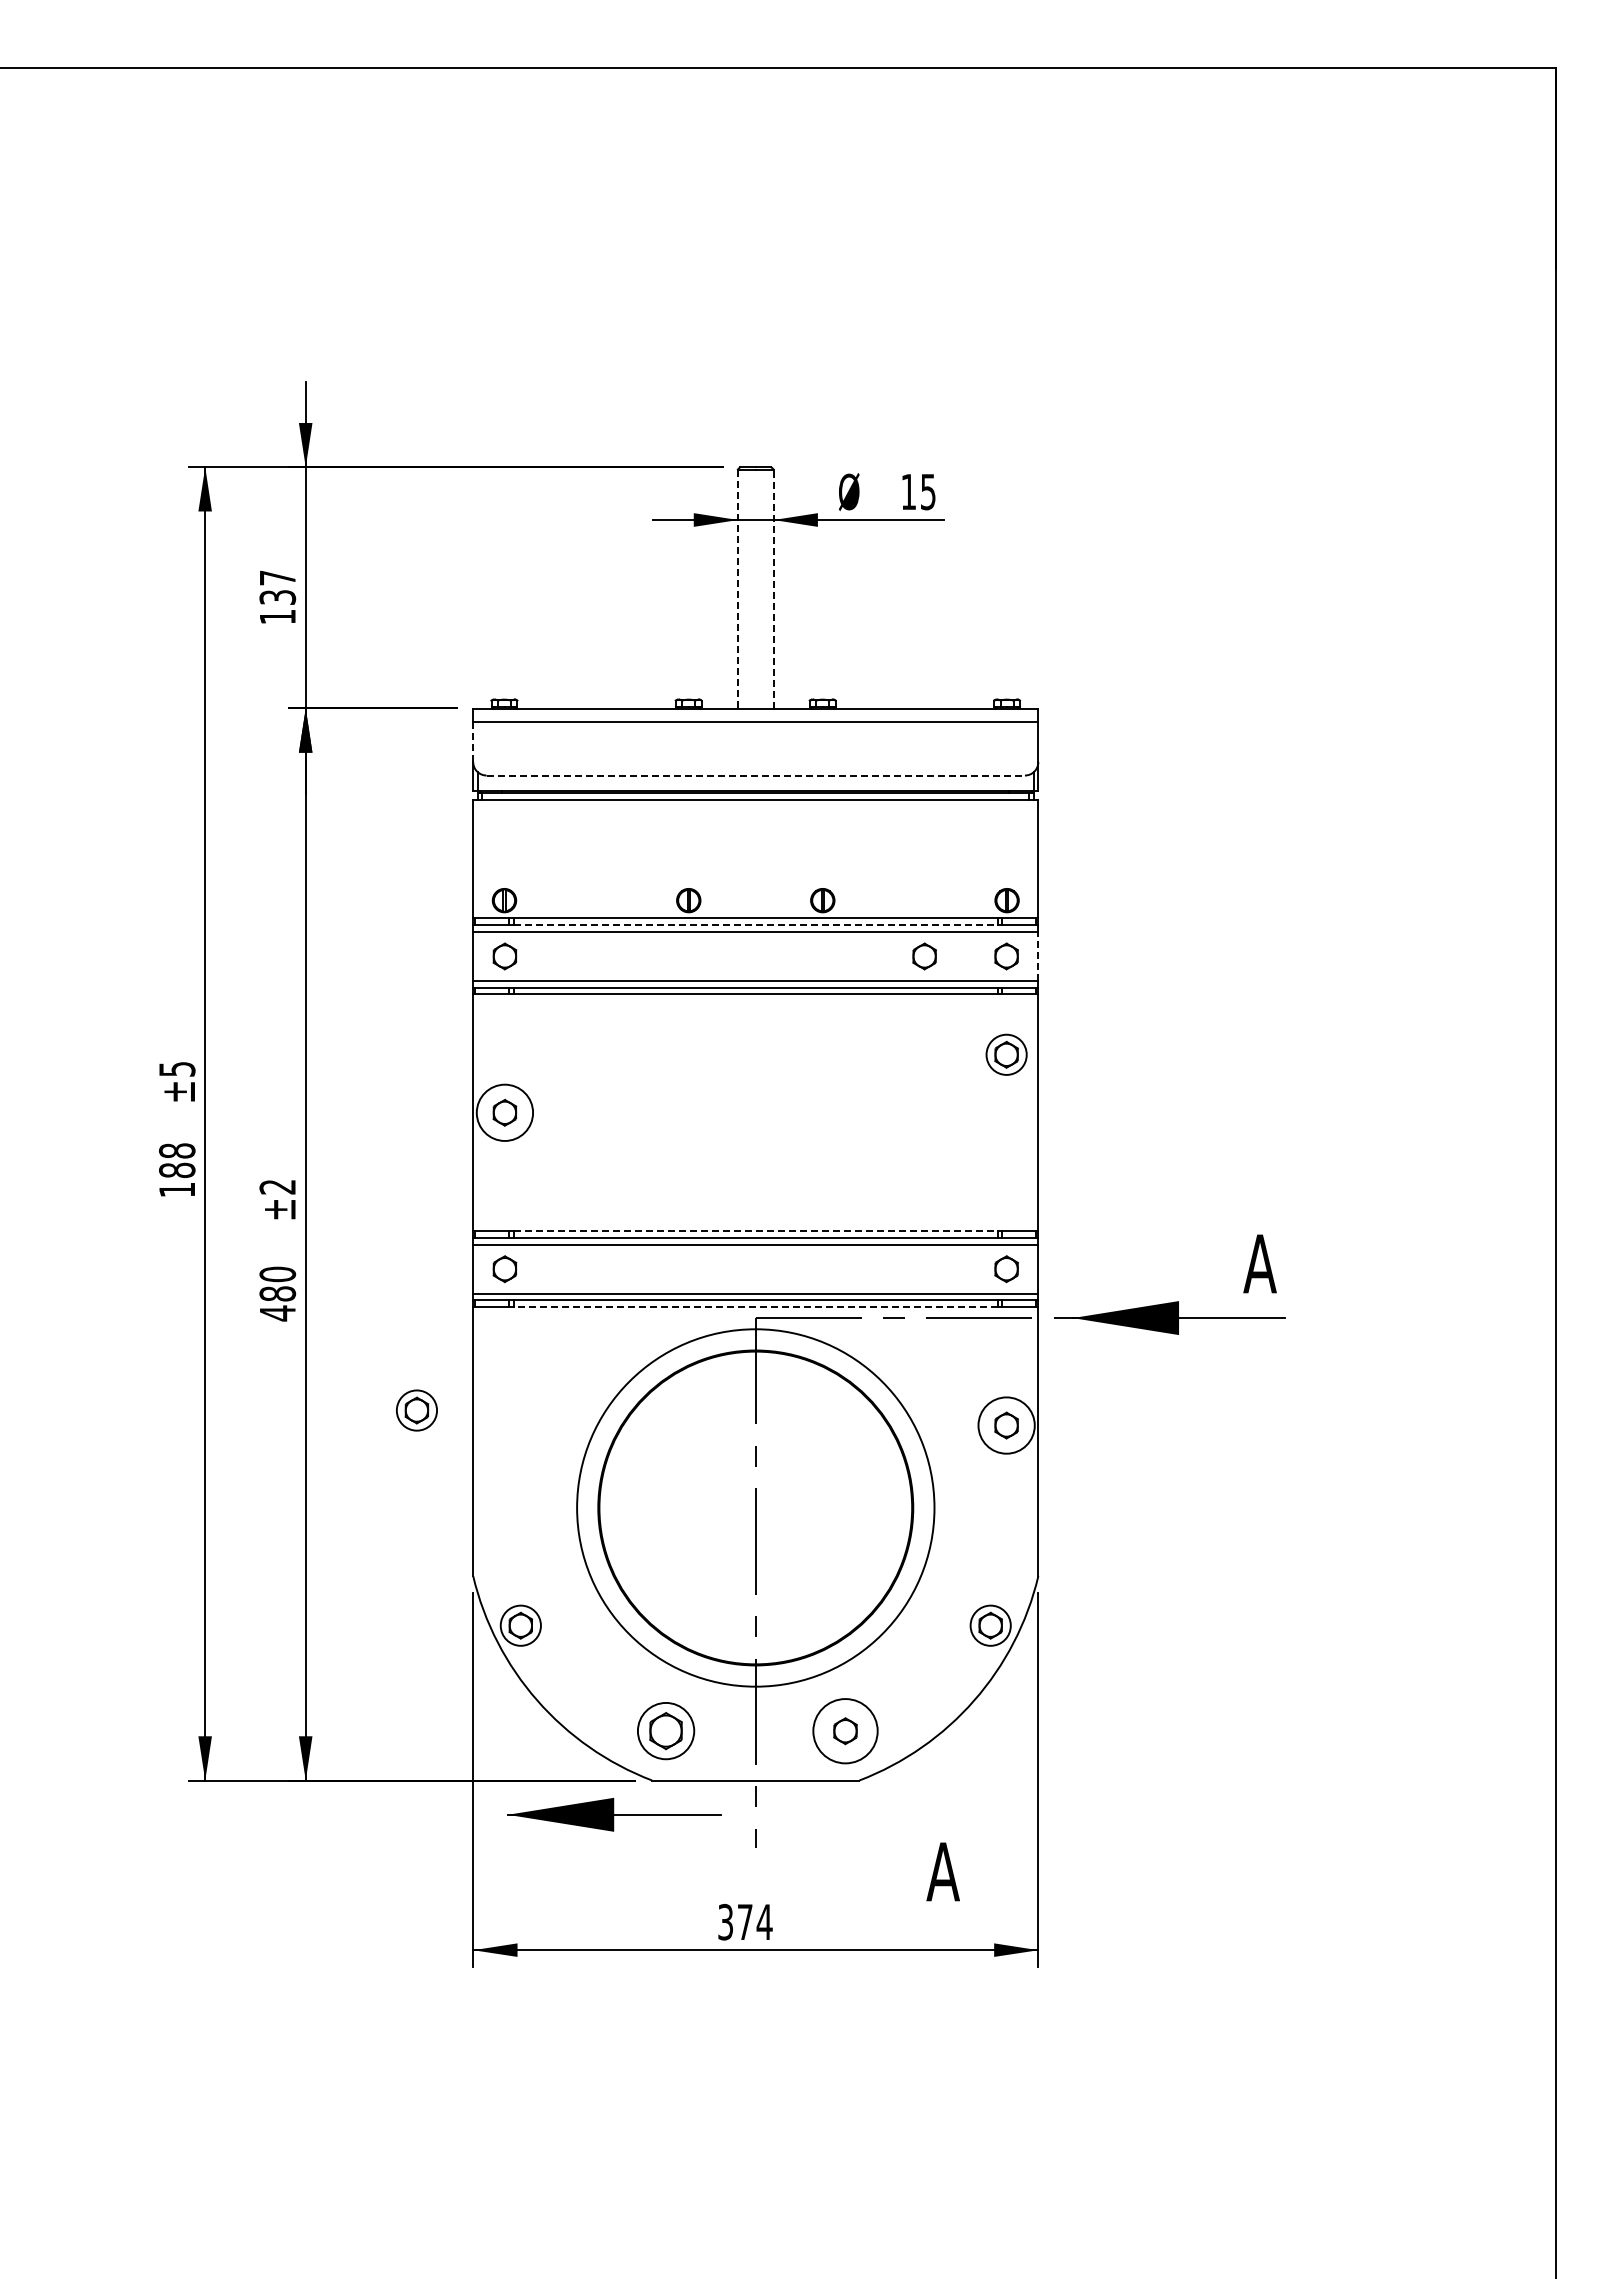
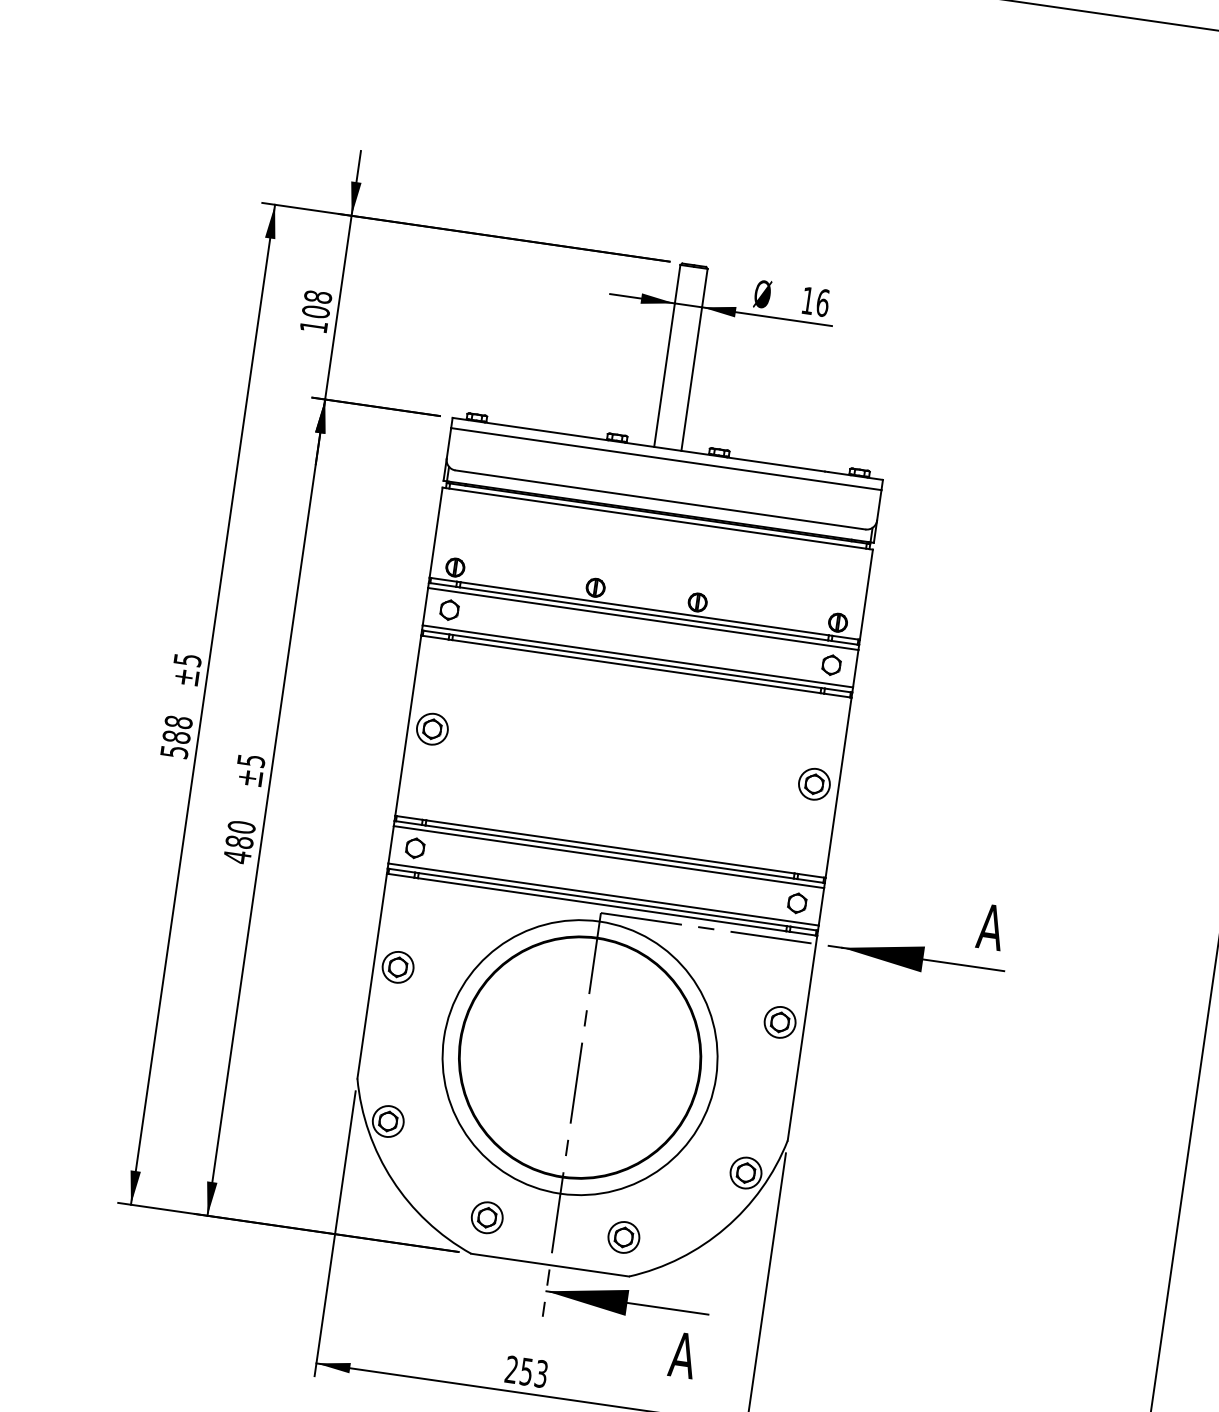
text: (928, 491) -> (823, 302), 15 -> 16
text: (277, 587) -> (316, 304), 137 -> 108
line: (737, 589) -> (666, 356), dashed -> solid
line: (773, 589) -> (694, 360), dashed -> solid
line: (473, 742) -> (449, 443), dashed -> solid
line: (756, 775) -> (660, 499), dashed -> solid
line: (755, 925) -> (643, 614), dashed -> solid
part: (924, 956) -> (769, 656), removed
line: (1038, 956) -> (855, 668), dashed -> solid
part: (1006, 1054) -> (814, 784), moved
circle: (504, 1112) -> (432, 728), size x0.71
text: (277, 1187) -> (251, 761), ±2 -> ±5
text: (177, 1189) -> (174, 751), 188 -> 588
line: (755, 1231) -> (610, 847), dashed -> solid
line: (755, 1307) -> (601, 904), dashed -> solid
part: (416, 1410) -> (397, 967), moved
circle: (1006, 1425) -> (780, 1022), size x0.71
part: (665, 1731) -> (486, 1217), size x0.71
circle: (845, 1731) -> (623, 1237), size x0.62
part: (614, 1814) -> (627, 1302), moved
text: (745, 1921) -> (526, 1371), 374 -> 253

